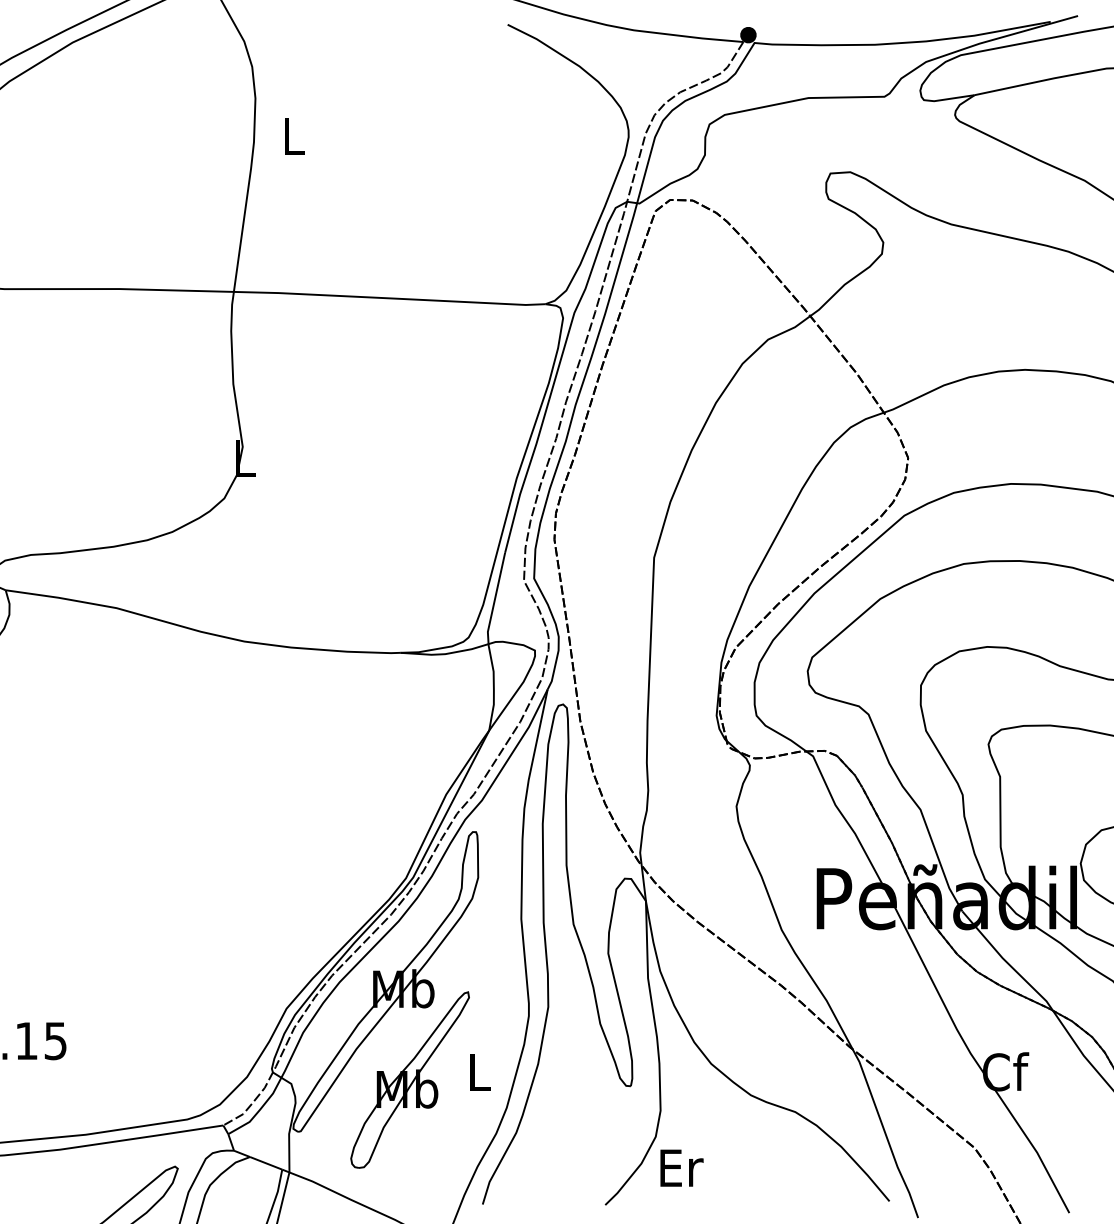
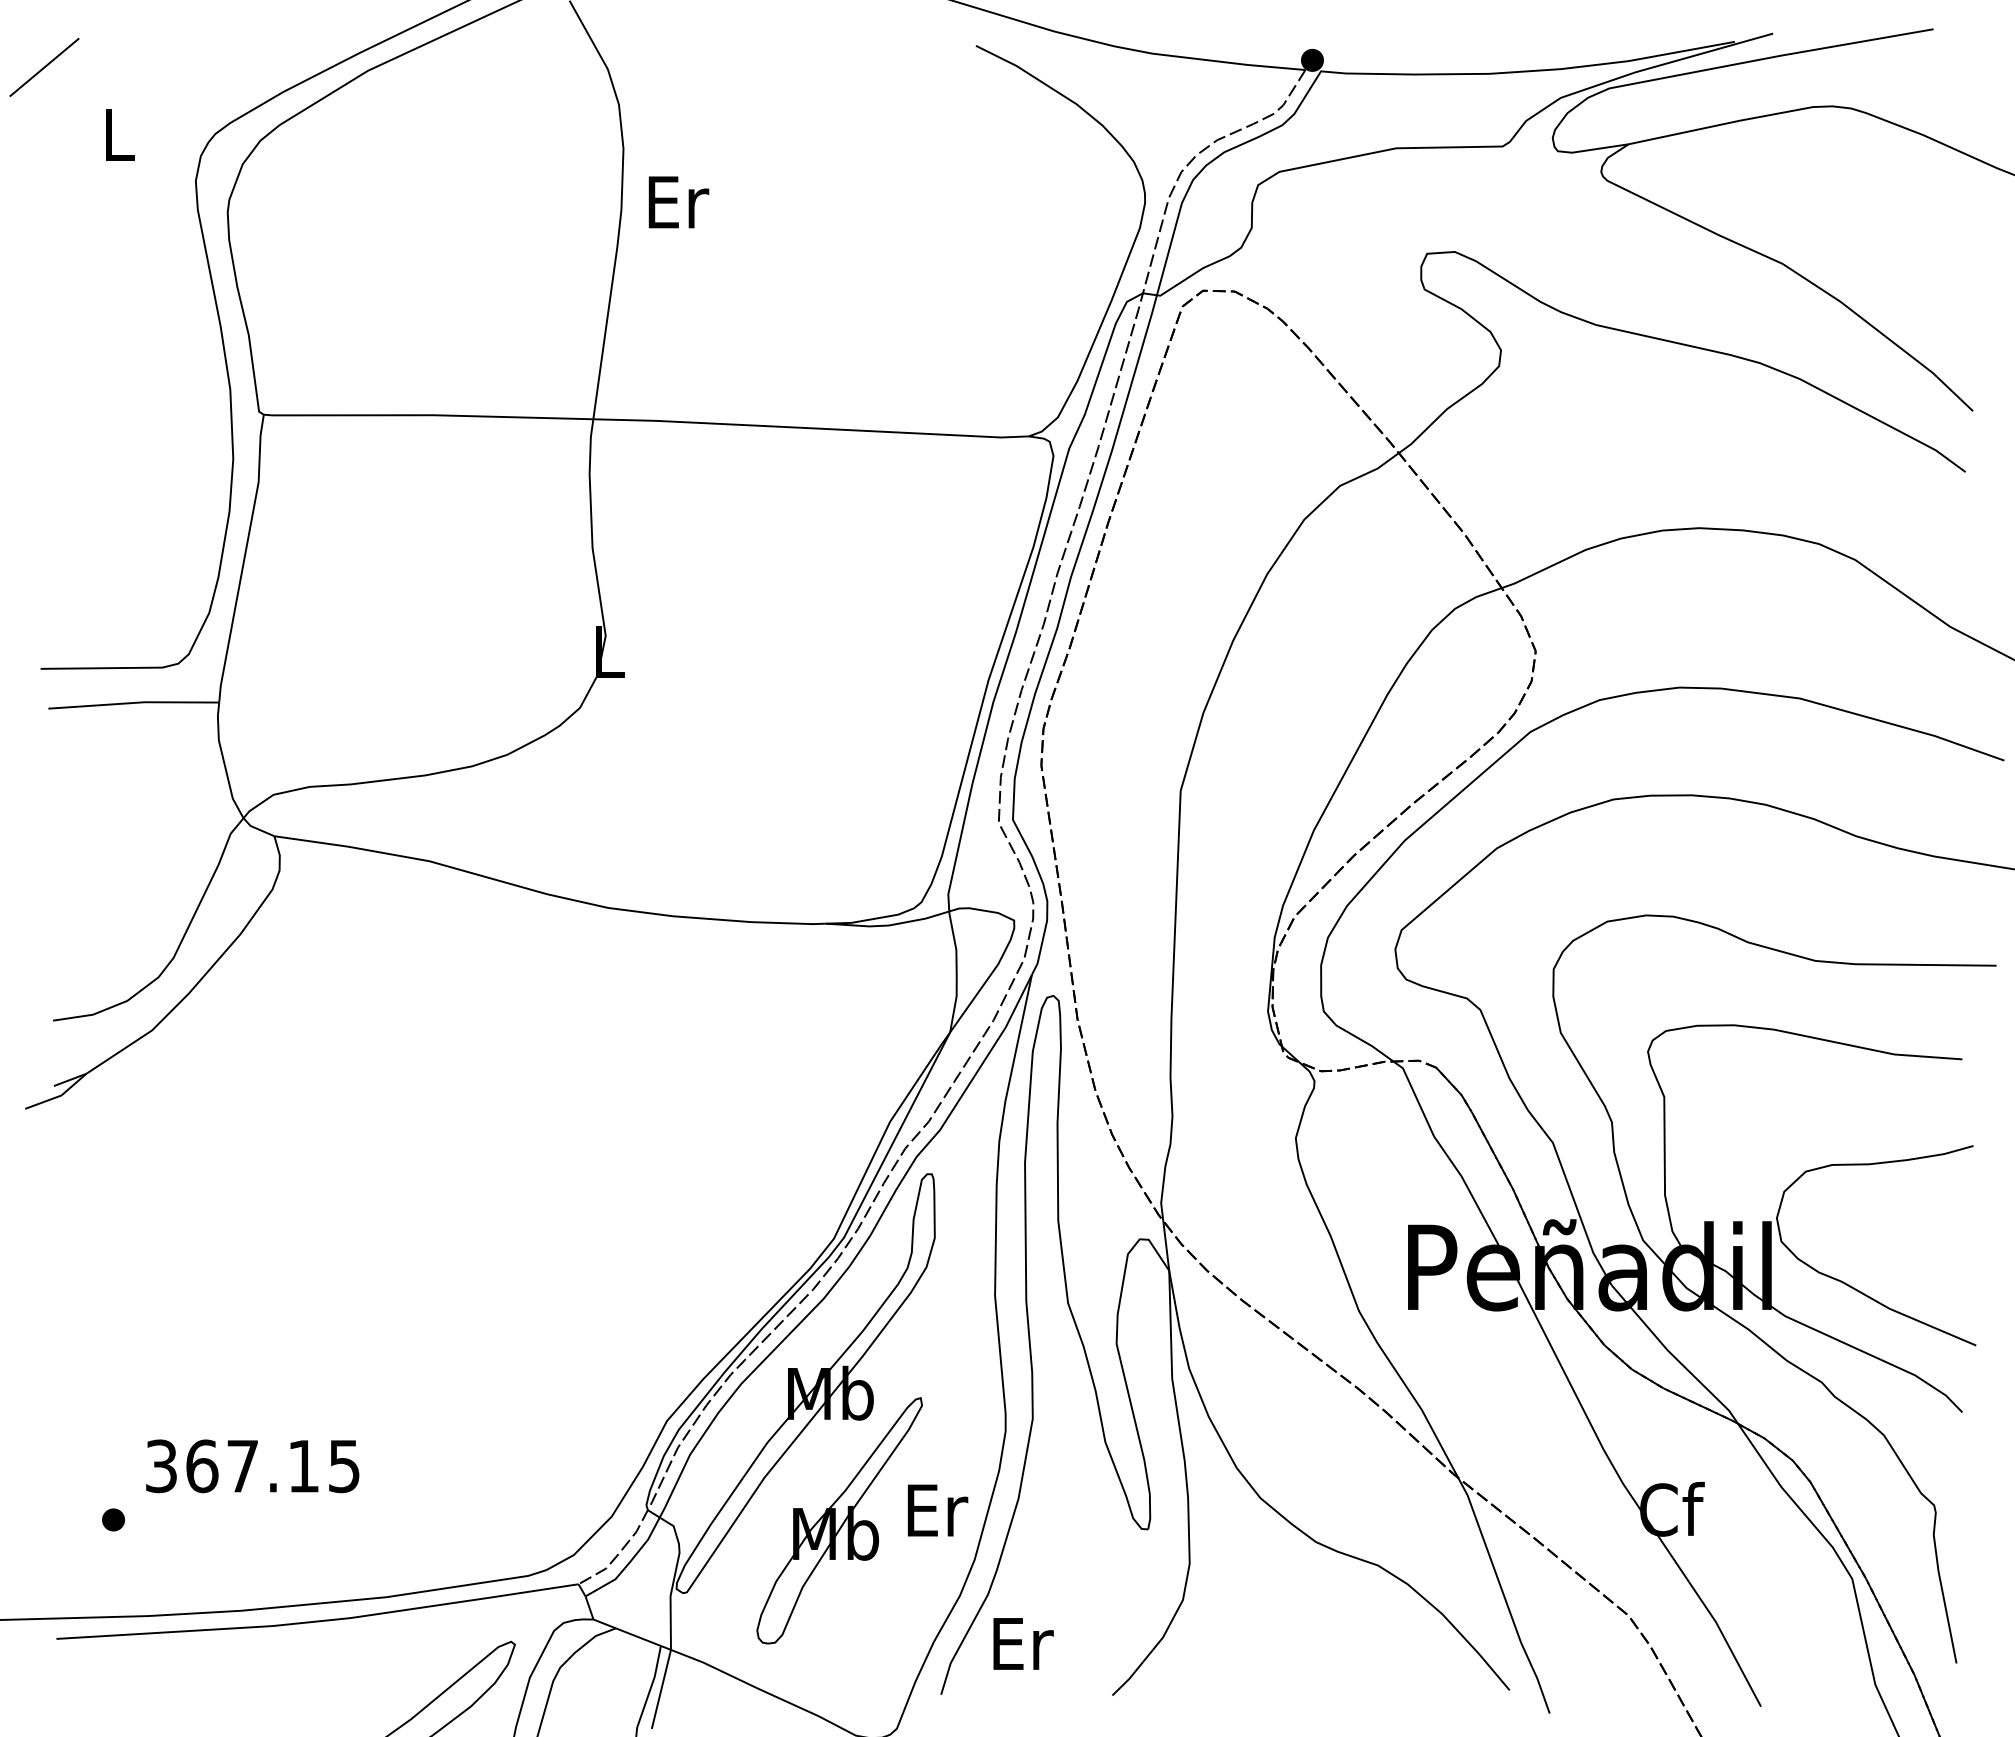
text: (294, 136) -> (678, 202), L -> Er
text: (480, 1072) -> (937, 1510), L -> Er
text: (681, 1167) -> (1023, 1643), moved

